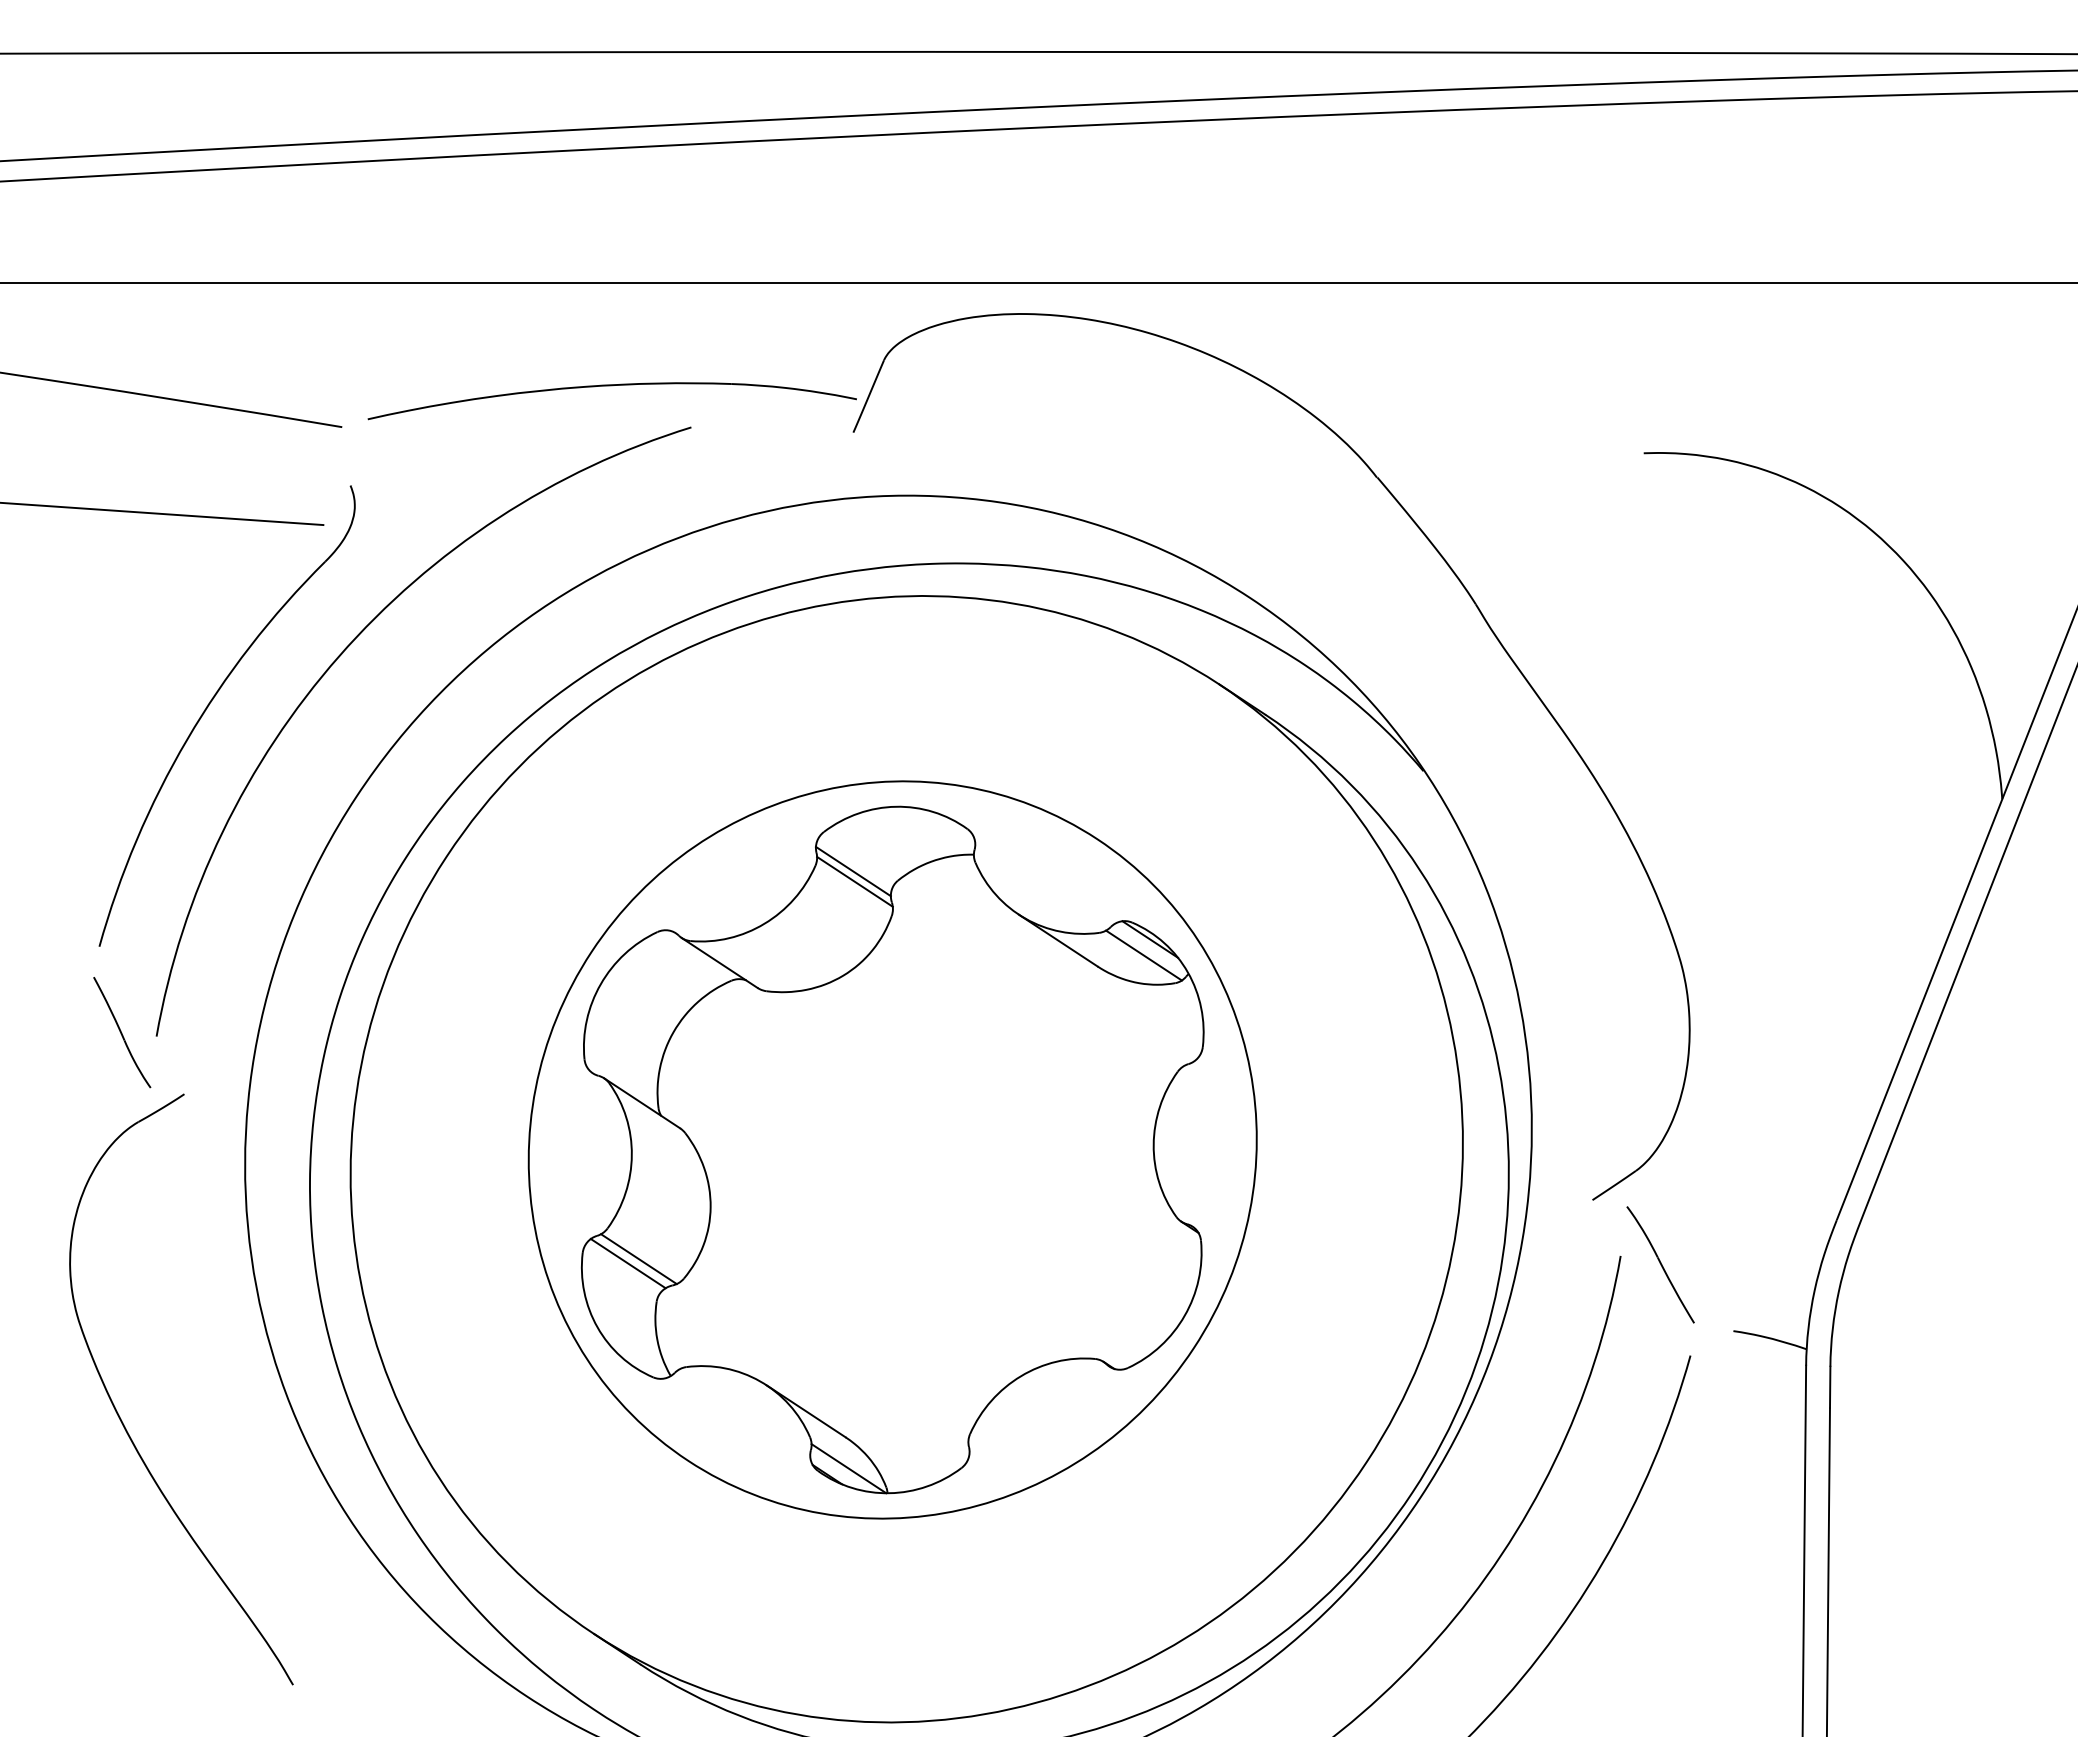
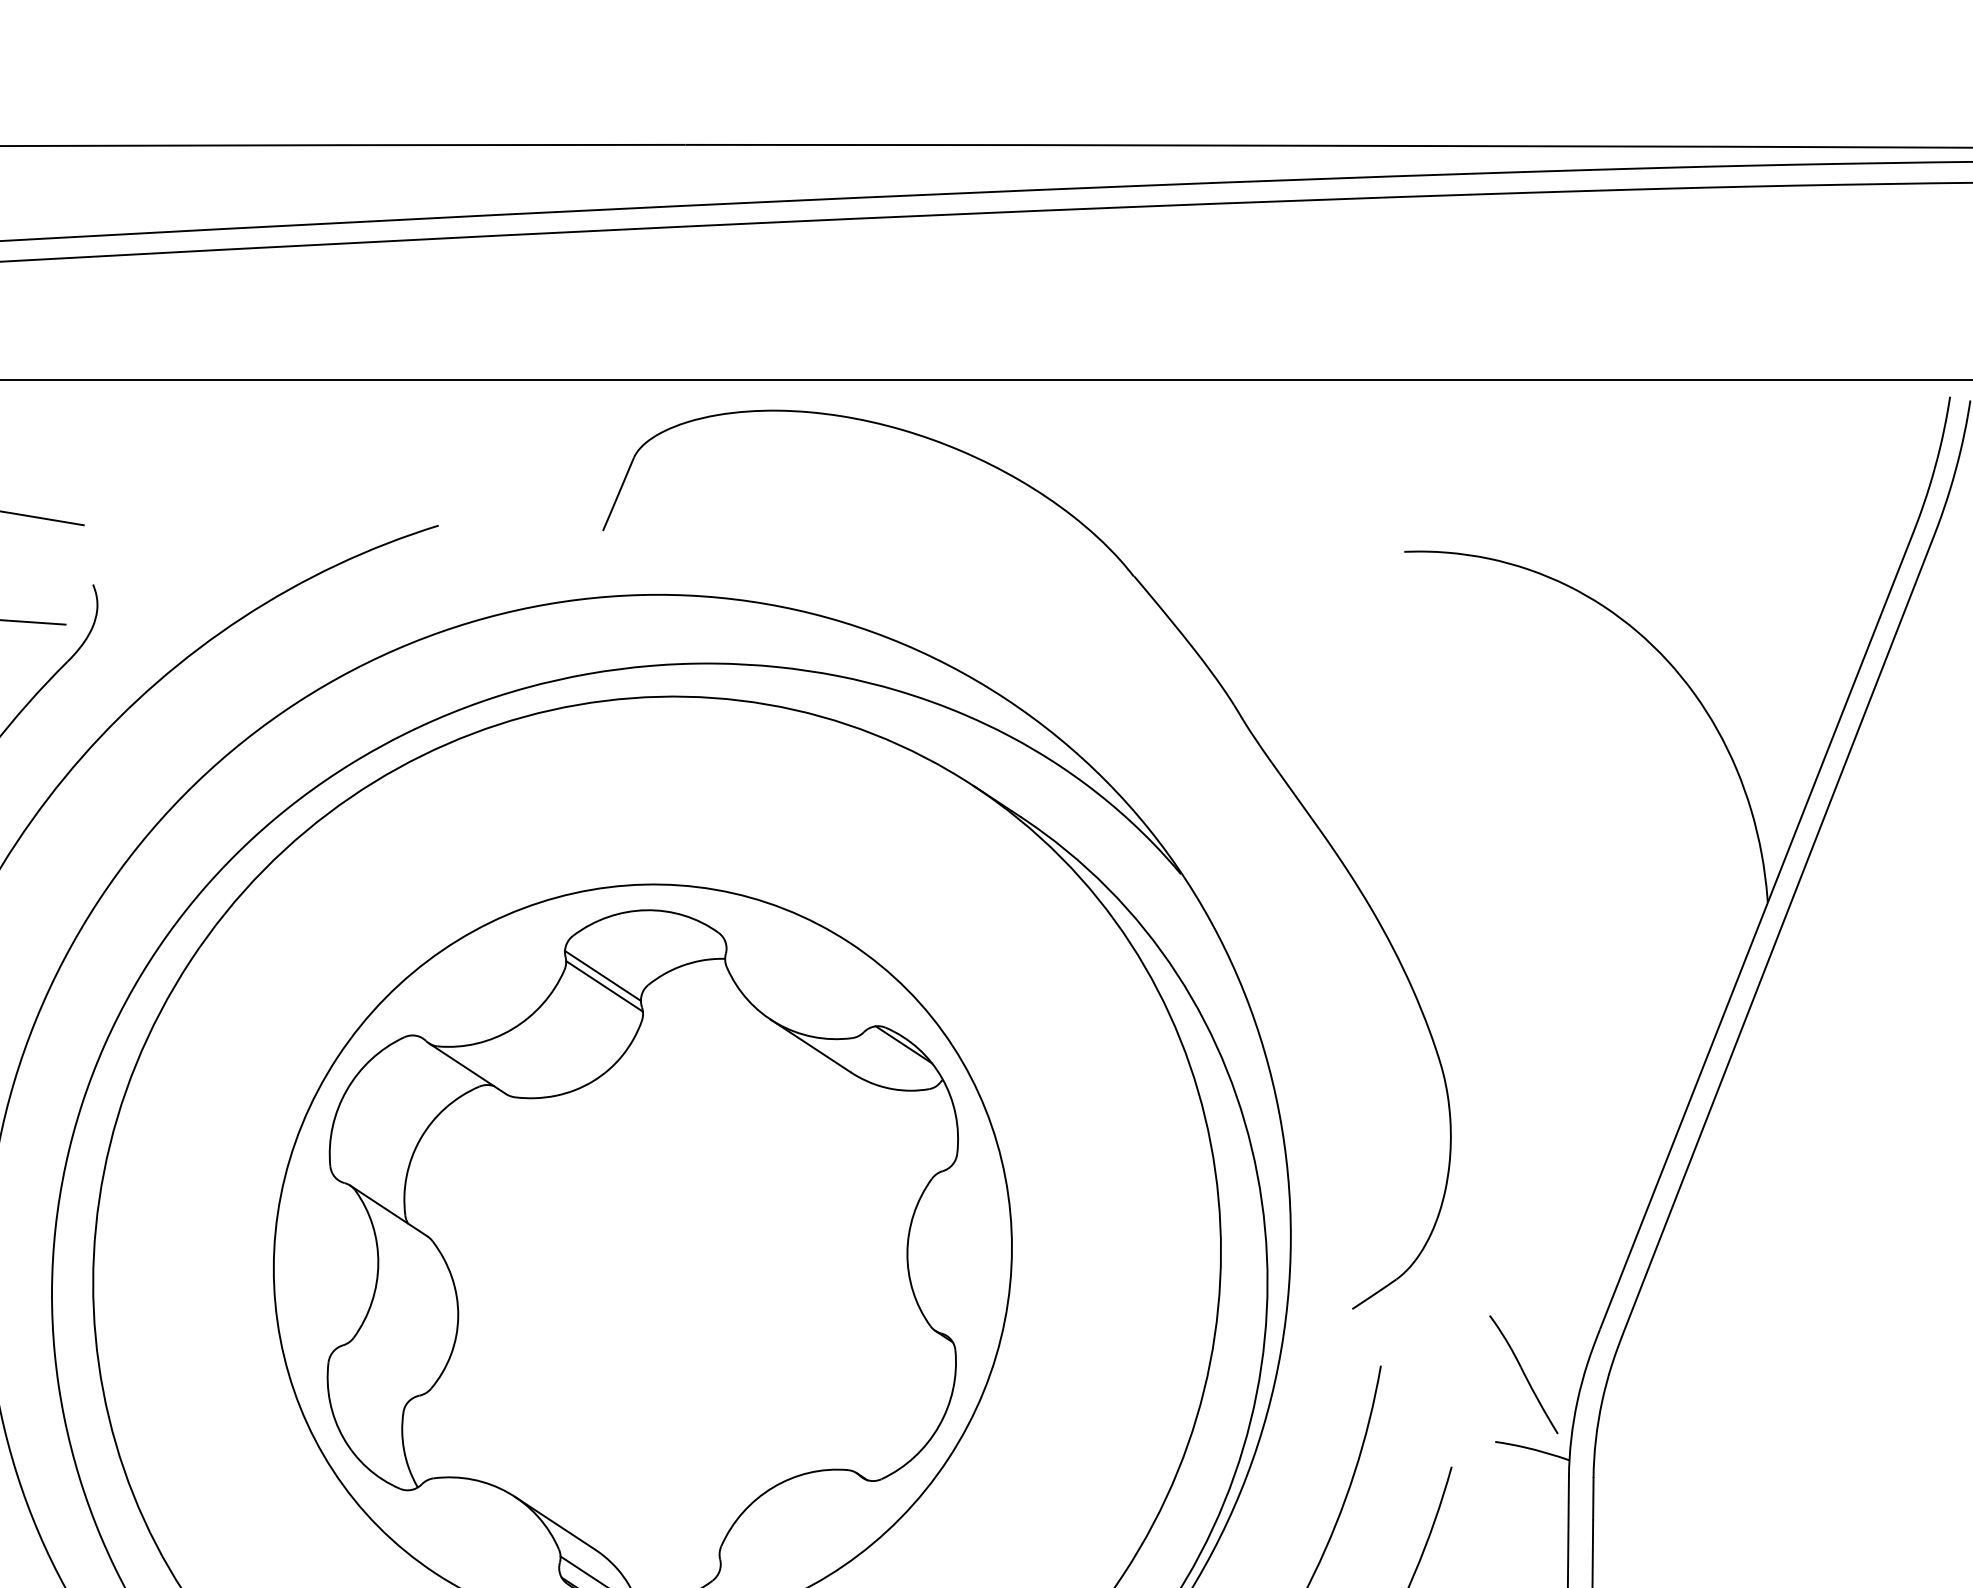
part: (611, 386) -> (357, 484), removed
line: (1143, 955) -> (897, 1061), removed
line: (638, 1259) -> (385, 1369), removed
line: (627, 1263) -> (373, 1373), removed
part: (1660, 1264) -> (1523, 1374), moved

